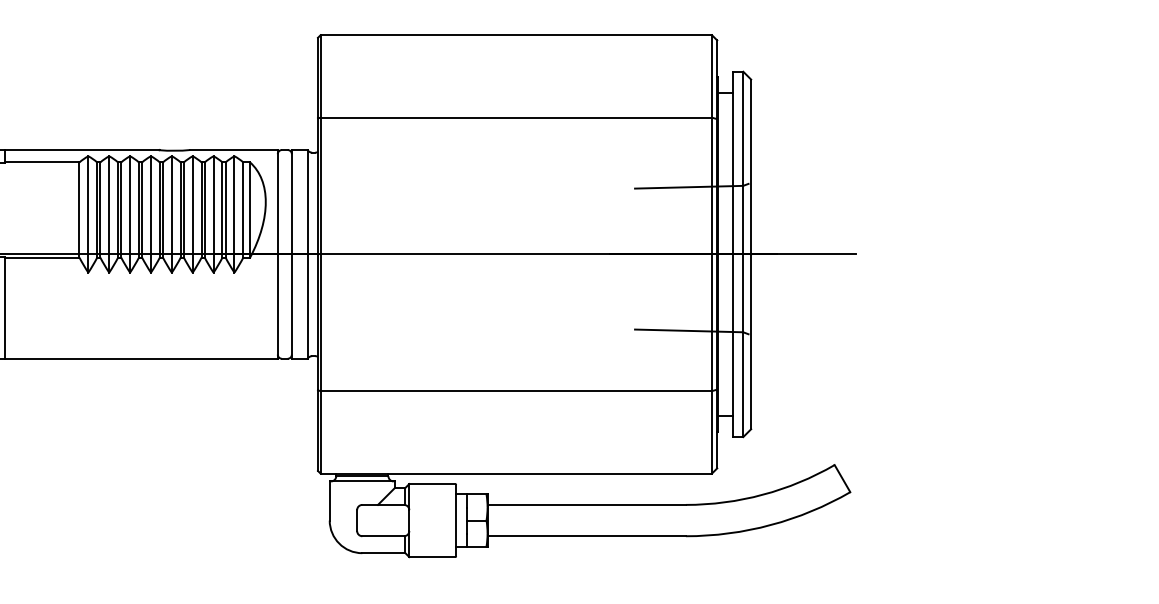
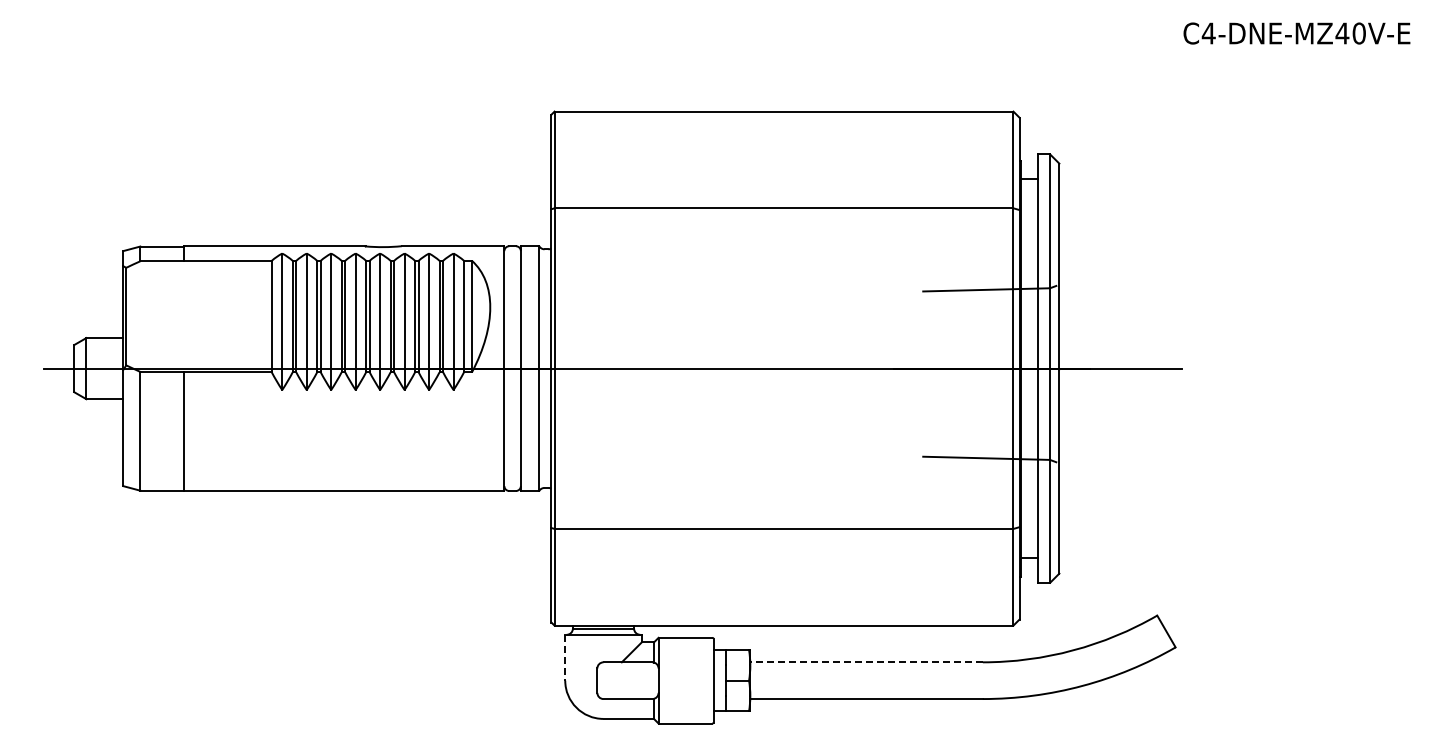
line: (329, 500) -> (565, 657), solid -> dashed
line: (586, 505) -> (866, 662), solid -> dashed

